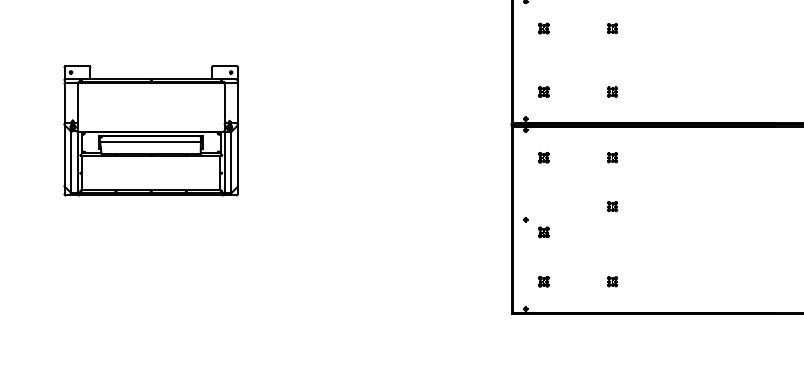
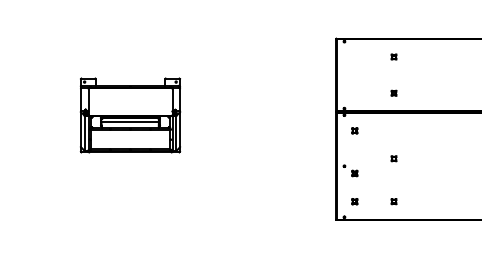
part: (543, 27) -> (354, 56), removed
part: (543, 90) -> (354, 92), removed
part: (611, 157) -> (393, 130), removed

